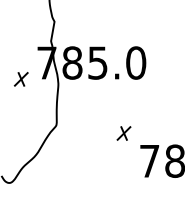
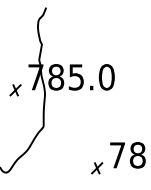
part: (124, 133) -> (97, 168), moved

